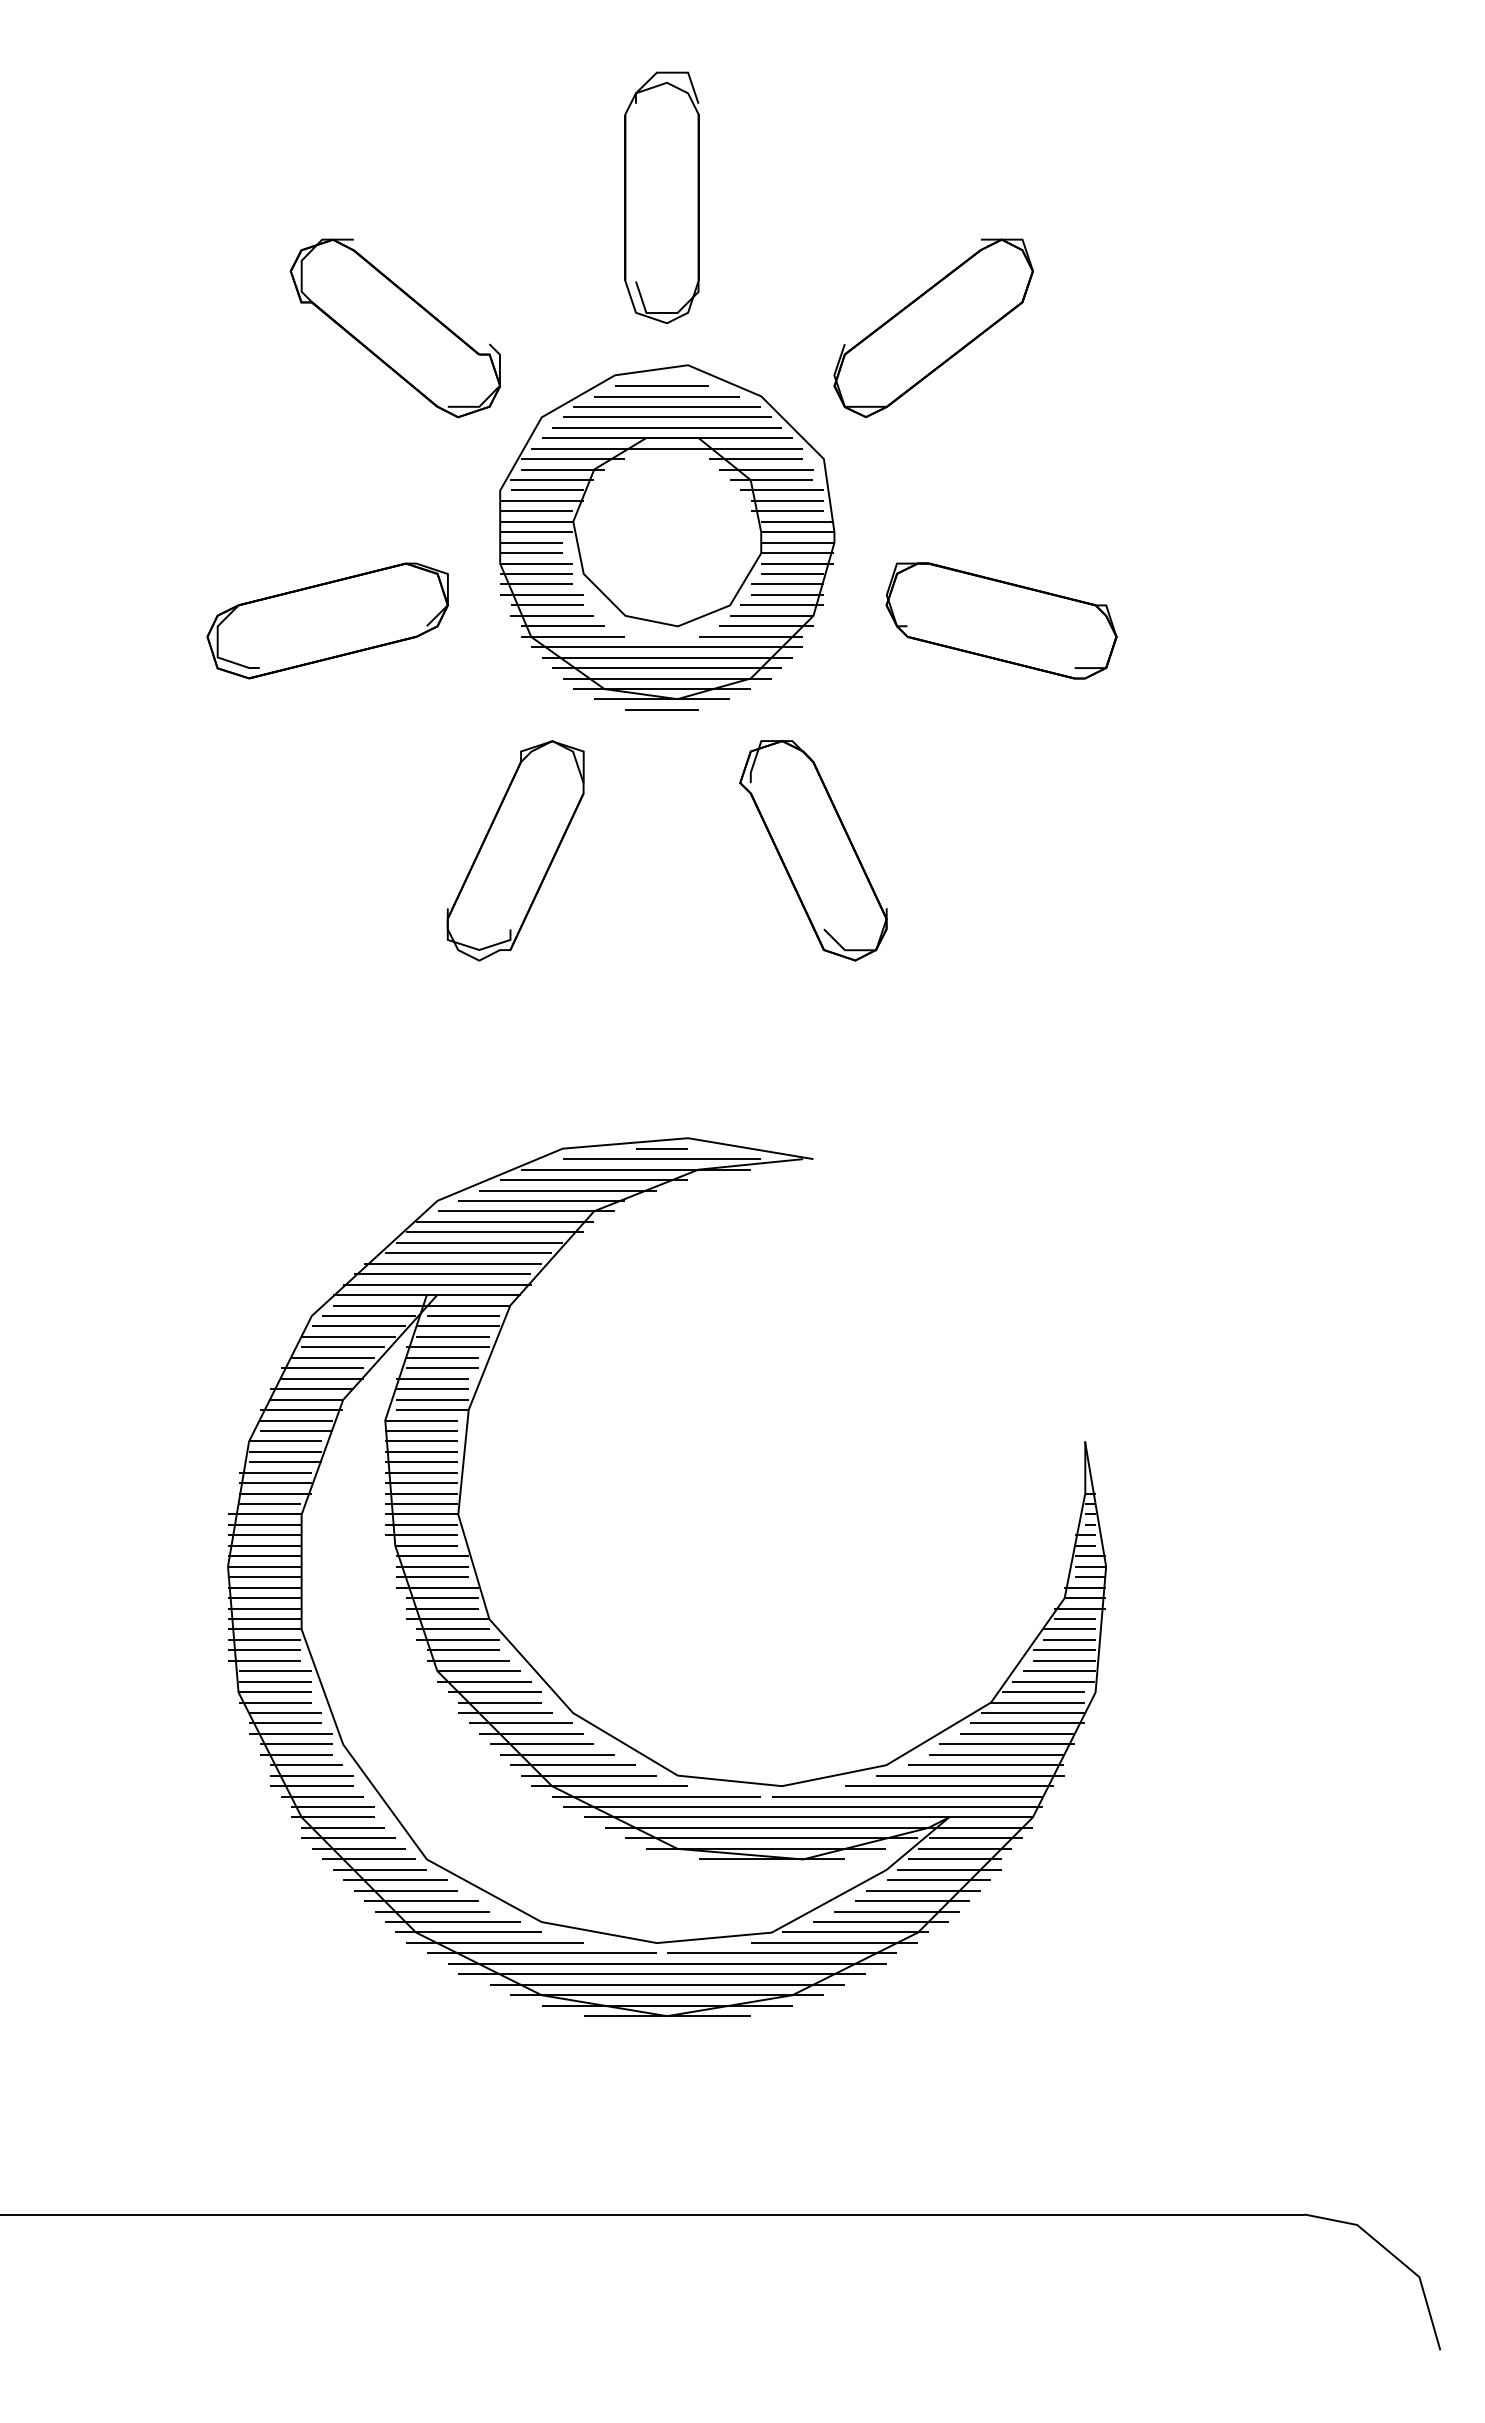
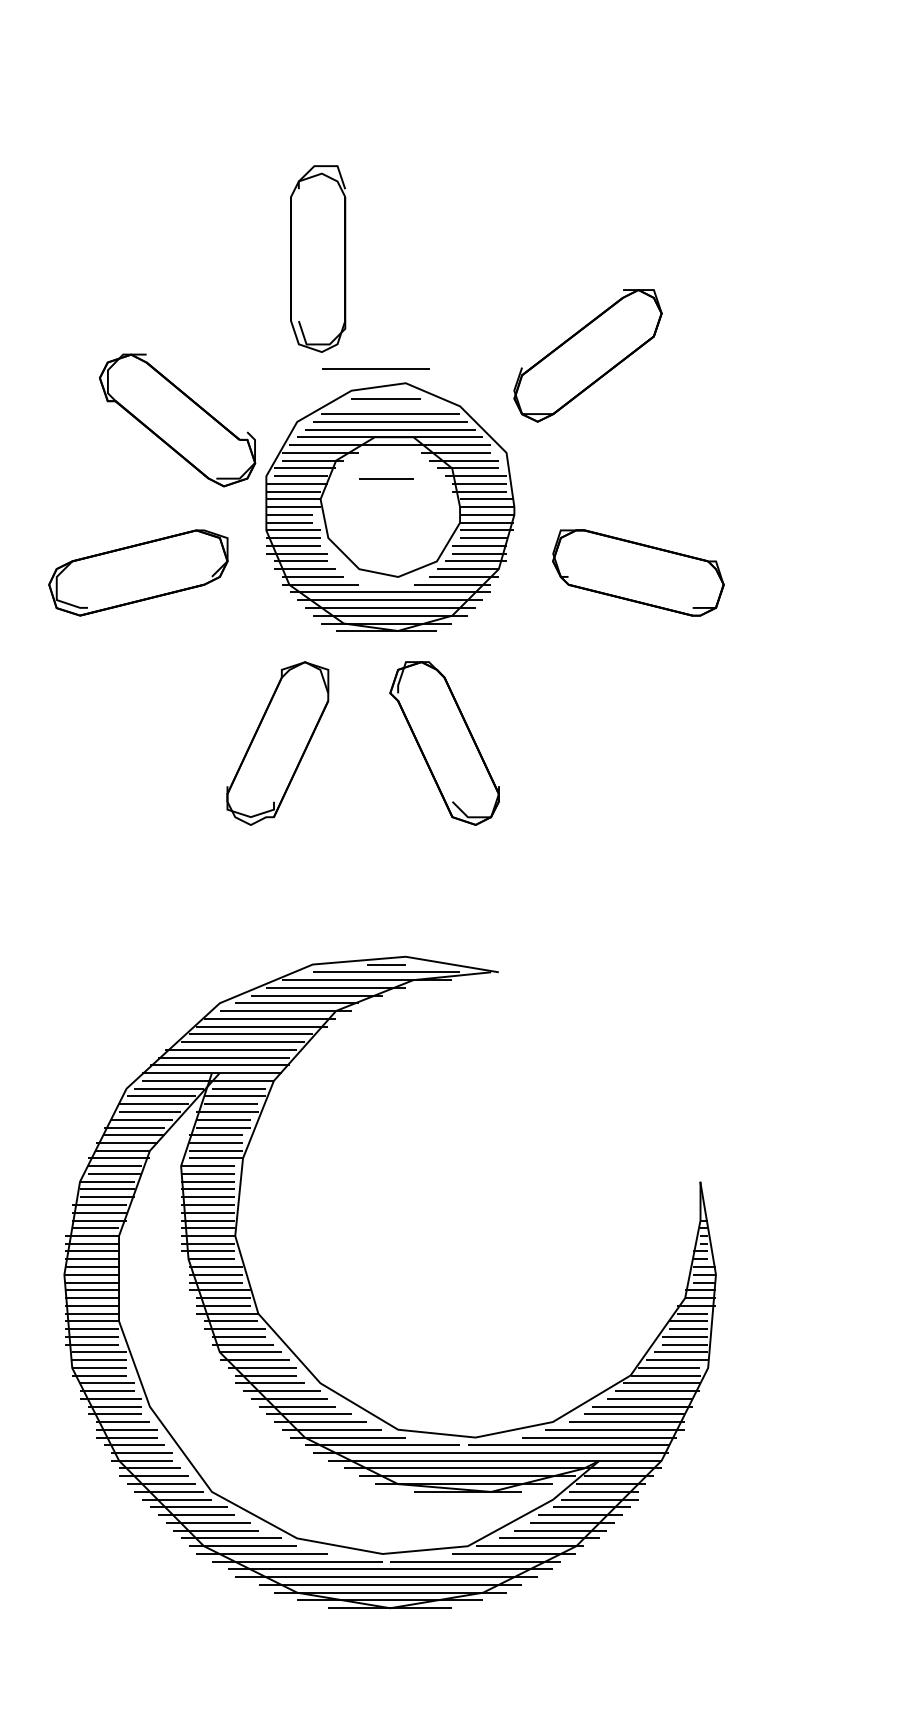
part: (661, 197) -> (317, 258), moved
part: (395, 328) -> (177, 420), moved
line: (666, 396) -> (375, 369), moved
line: (661, 709) -> (386, 479), moved
part: (813, 850) -> (444, 743), moved

